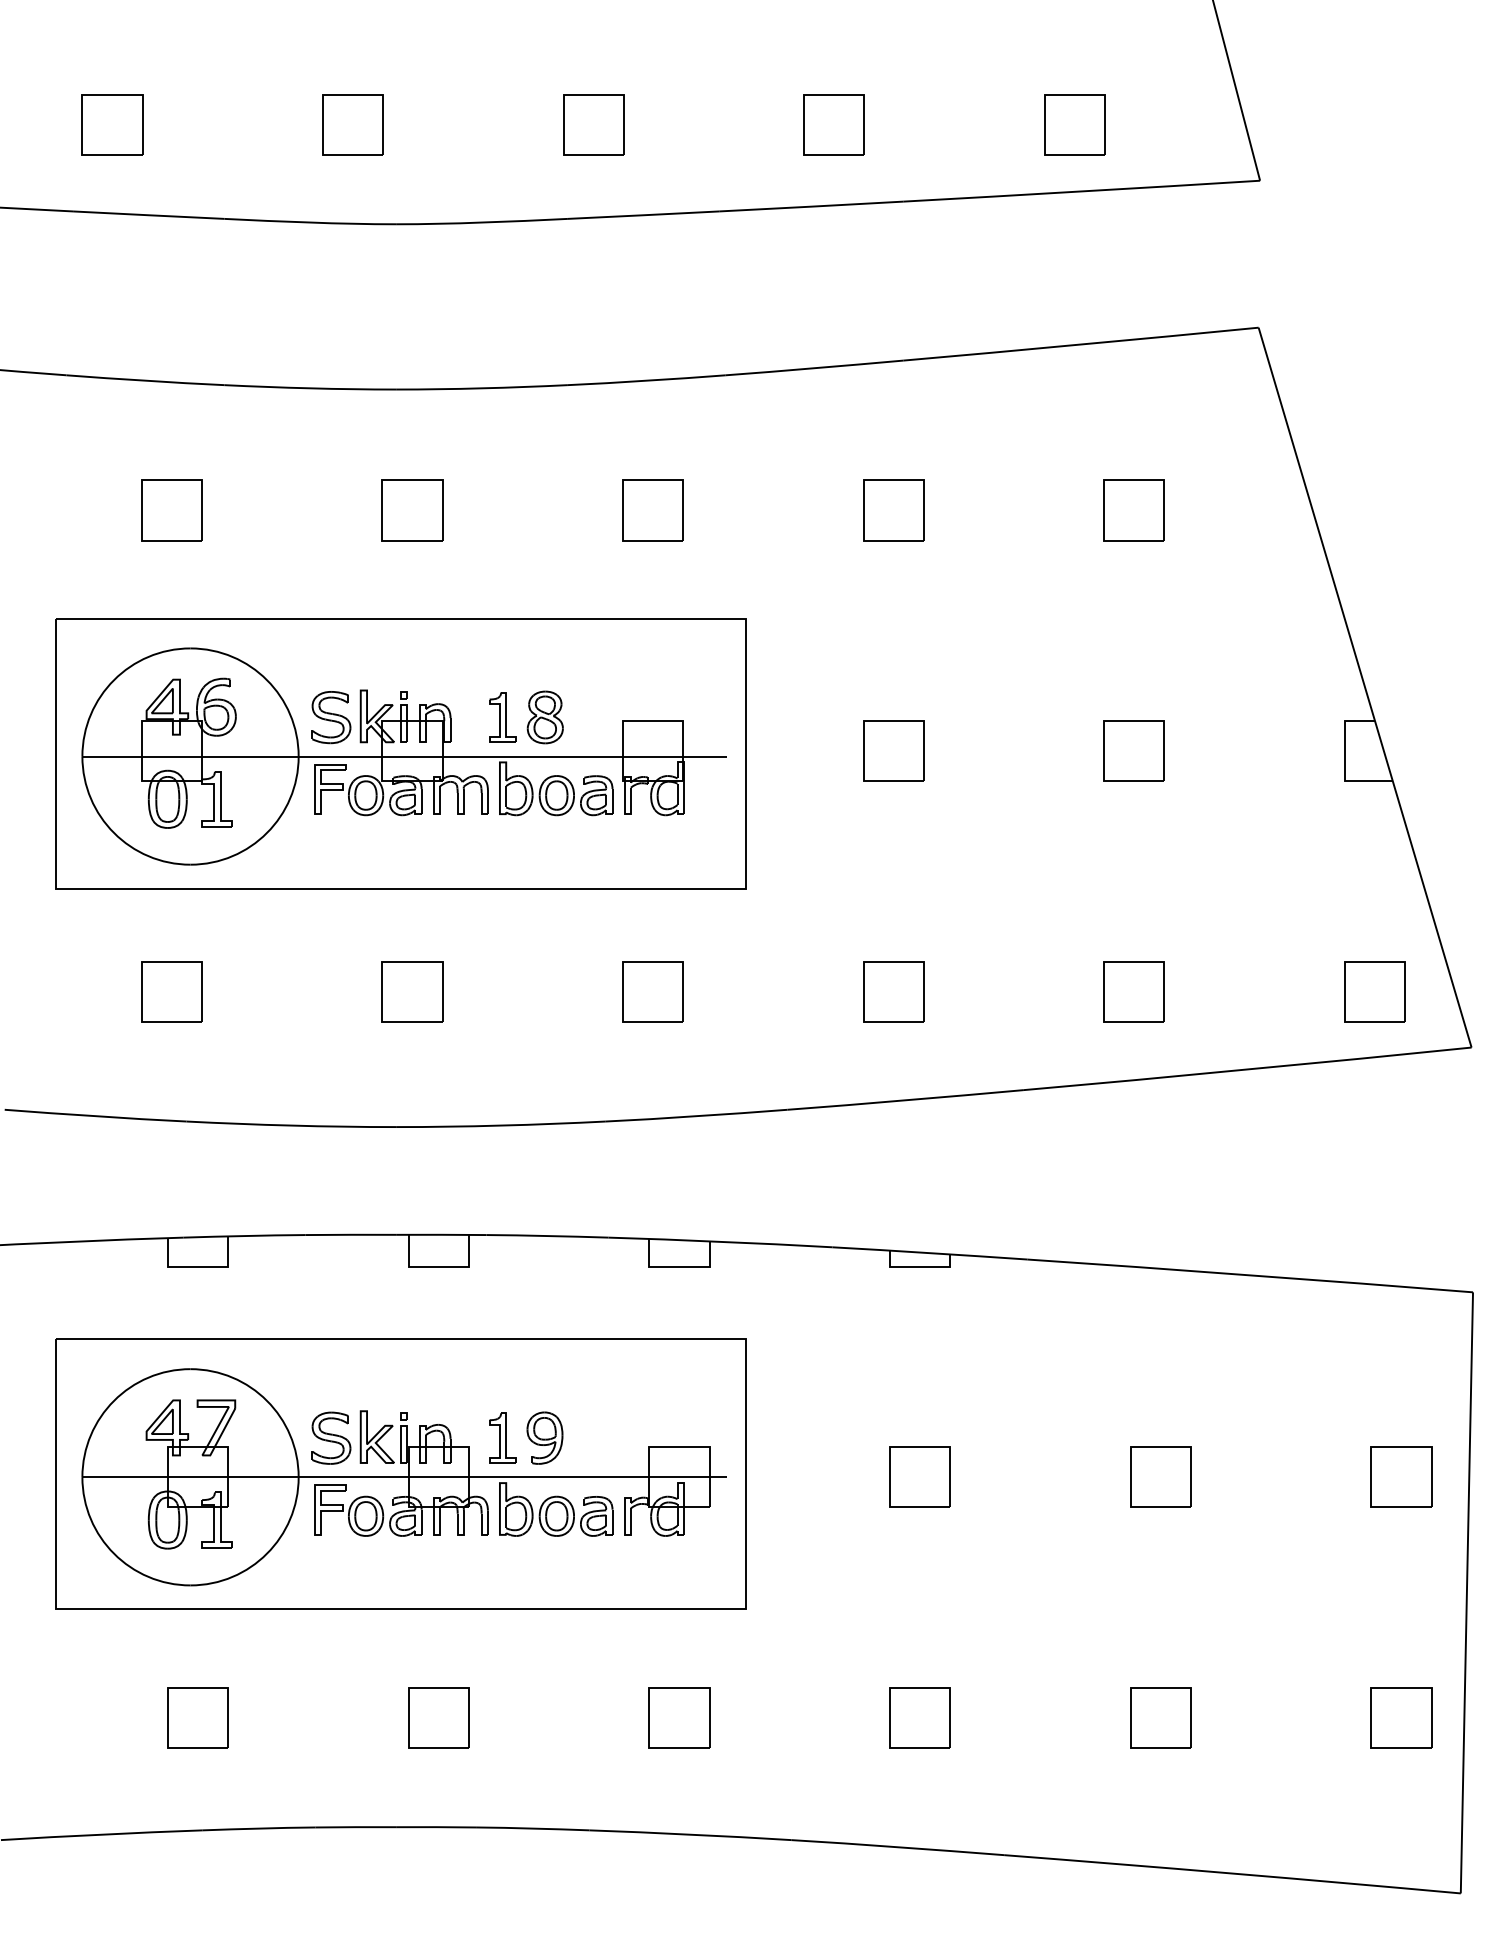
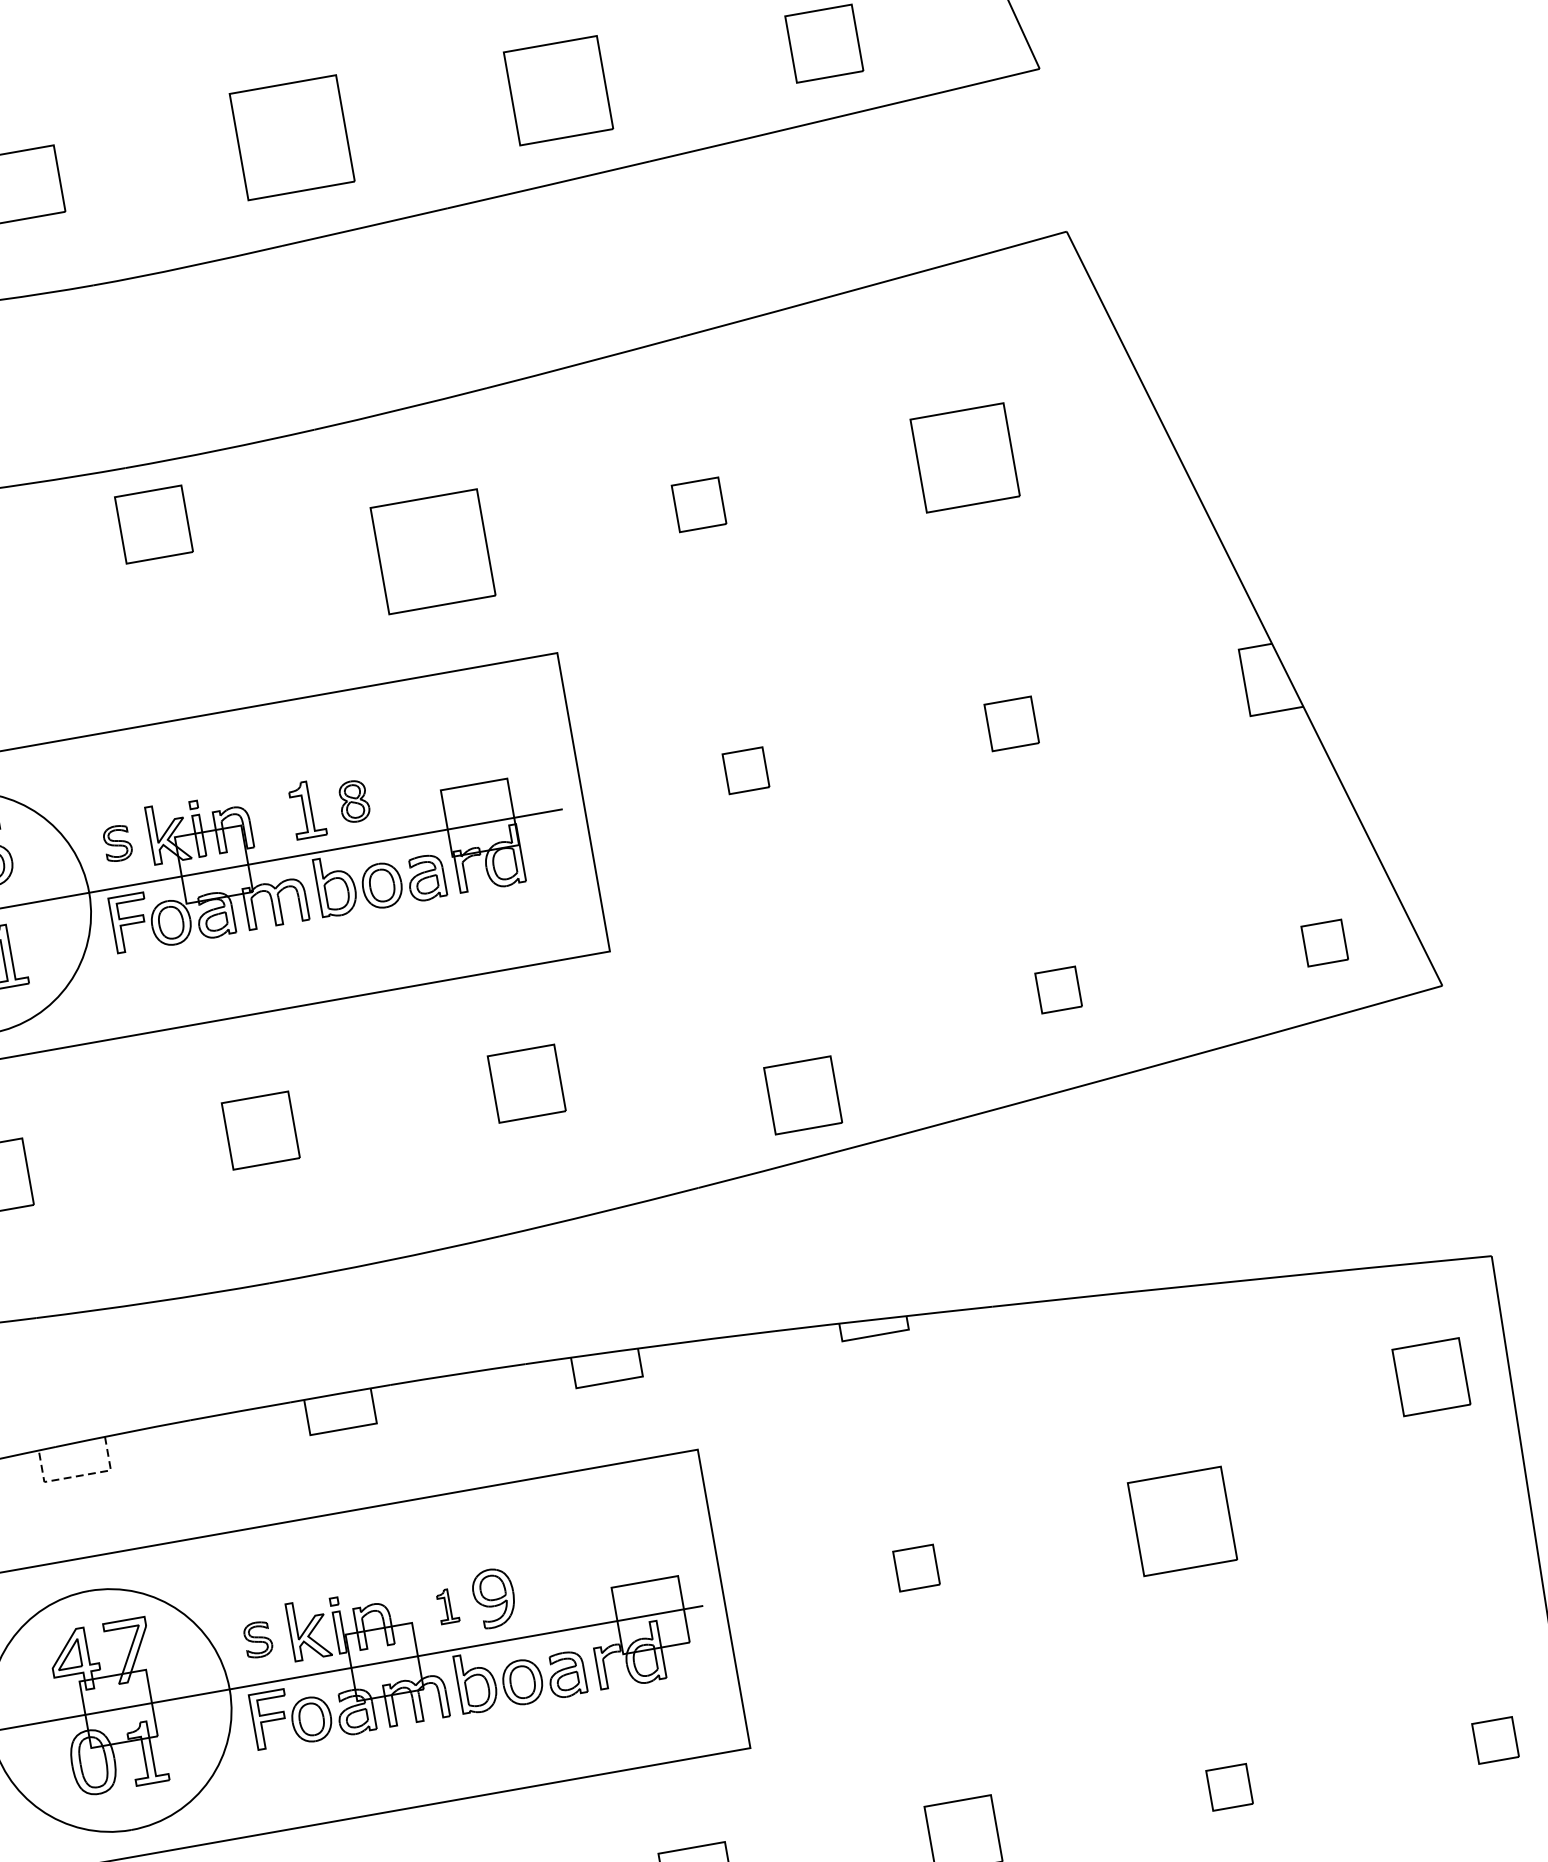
part: (593, 124) -> (291, 136), size x1.6
part: (833, 124) -> (557, 89), size x1.4
part: (412, 510) -> (154, 524), moved
part: (652, 510) -> (432, 551), size x1.6
part: (893, 510) -> (698, 504), size x0.7
part: (1133, 510) -> (964, 458), size x1.4
part: (331, 717) -> (117, 843), size x0.6
part: (544, 717) -> (353, 801), size x0.7
part: (893, 750) -> (745, 770), size x0.6
part: (1133, 750) -> (1010, 723), size x0.7
part: (893, 991) -> (802, 1095), moved
part: (1133, 991) -> (1057, 989), size x0.6
part: (1374, 991) -> (1324, 942), size x0.6
line: (198, 1266) -> (77, 1475), solid -> dashed
part: (331, 1437) -> (258, 1639), size x0.6
part: (502, 1437) -> (447, 1605), size x0.6
part: (919, 1476) -> (915, 1567), size x0.6
part: (1160, 1476) -> (1182, 1520), size x1.4
part: (1401, 1476) -> (1431, 1376), moved
part: (1160, 1717) -> (1229, 1786), size x0.6
part: (1401, 1717) -> (1495, 1740), size x0.6

